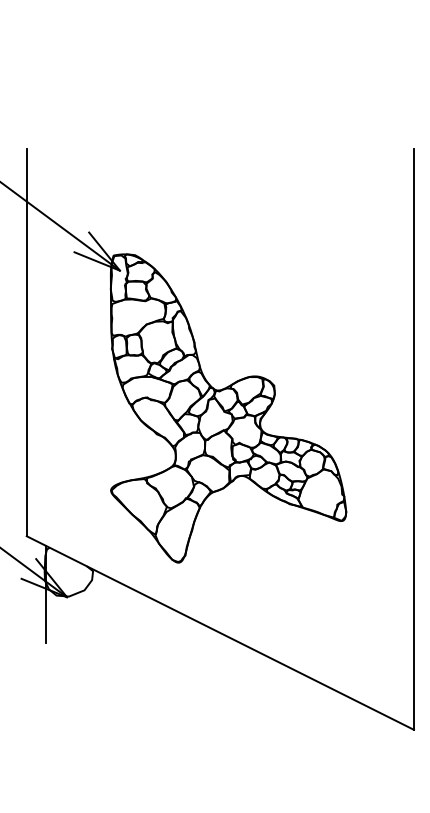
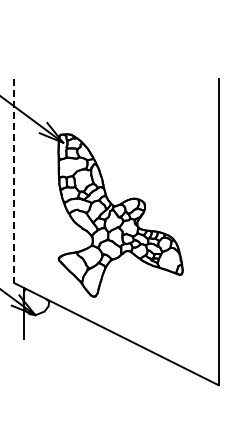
line: (27, 343) -> (14, 181), solid -> dashed

